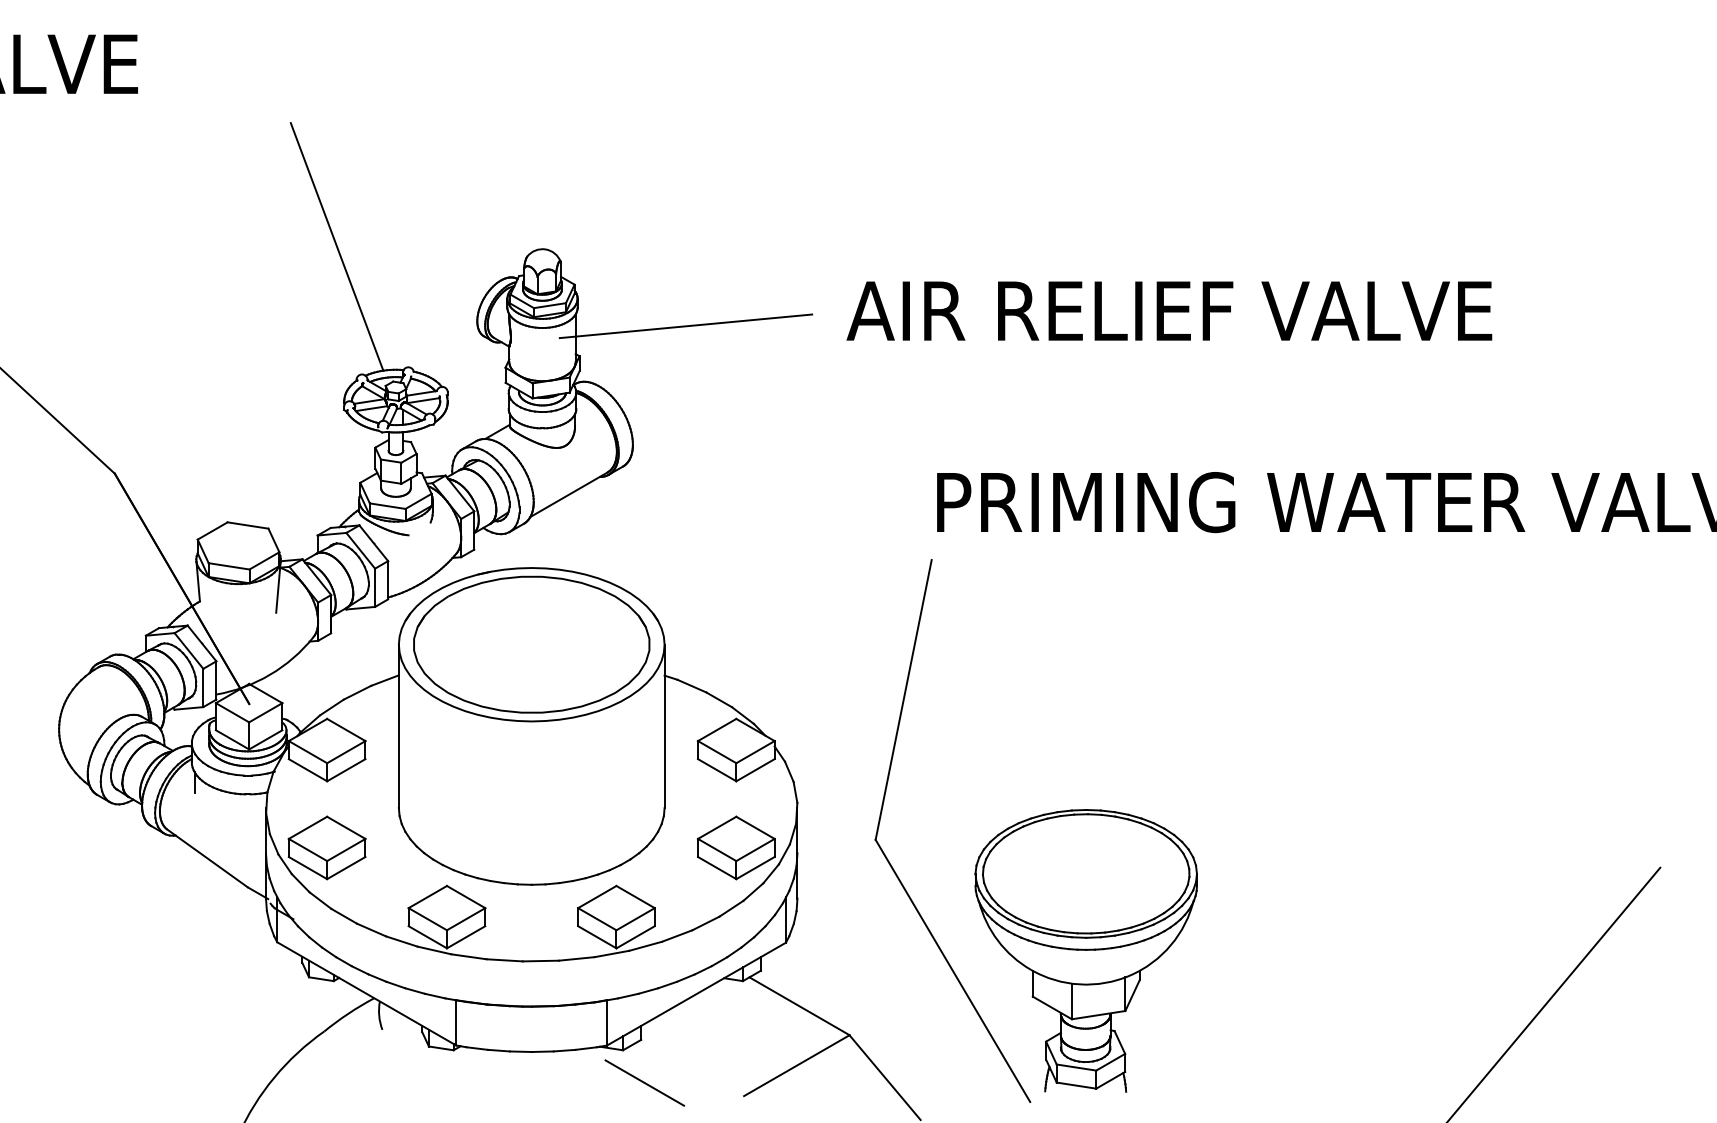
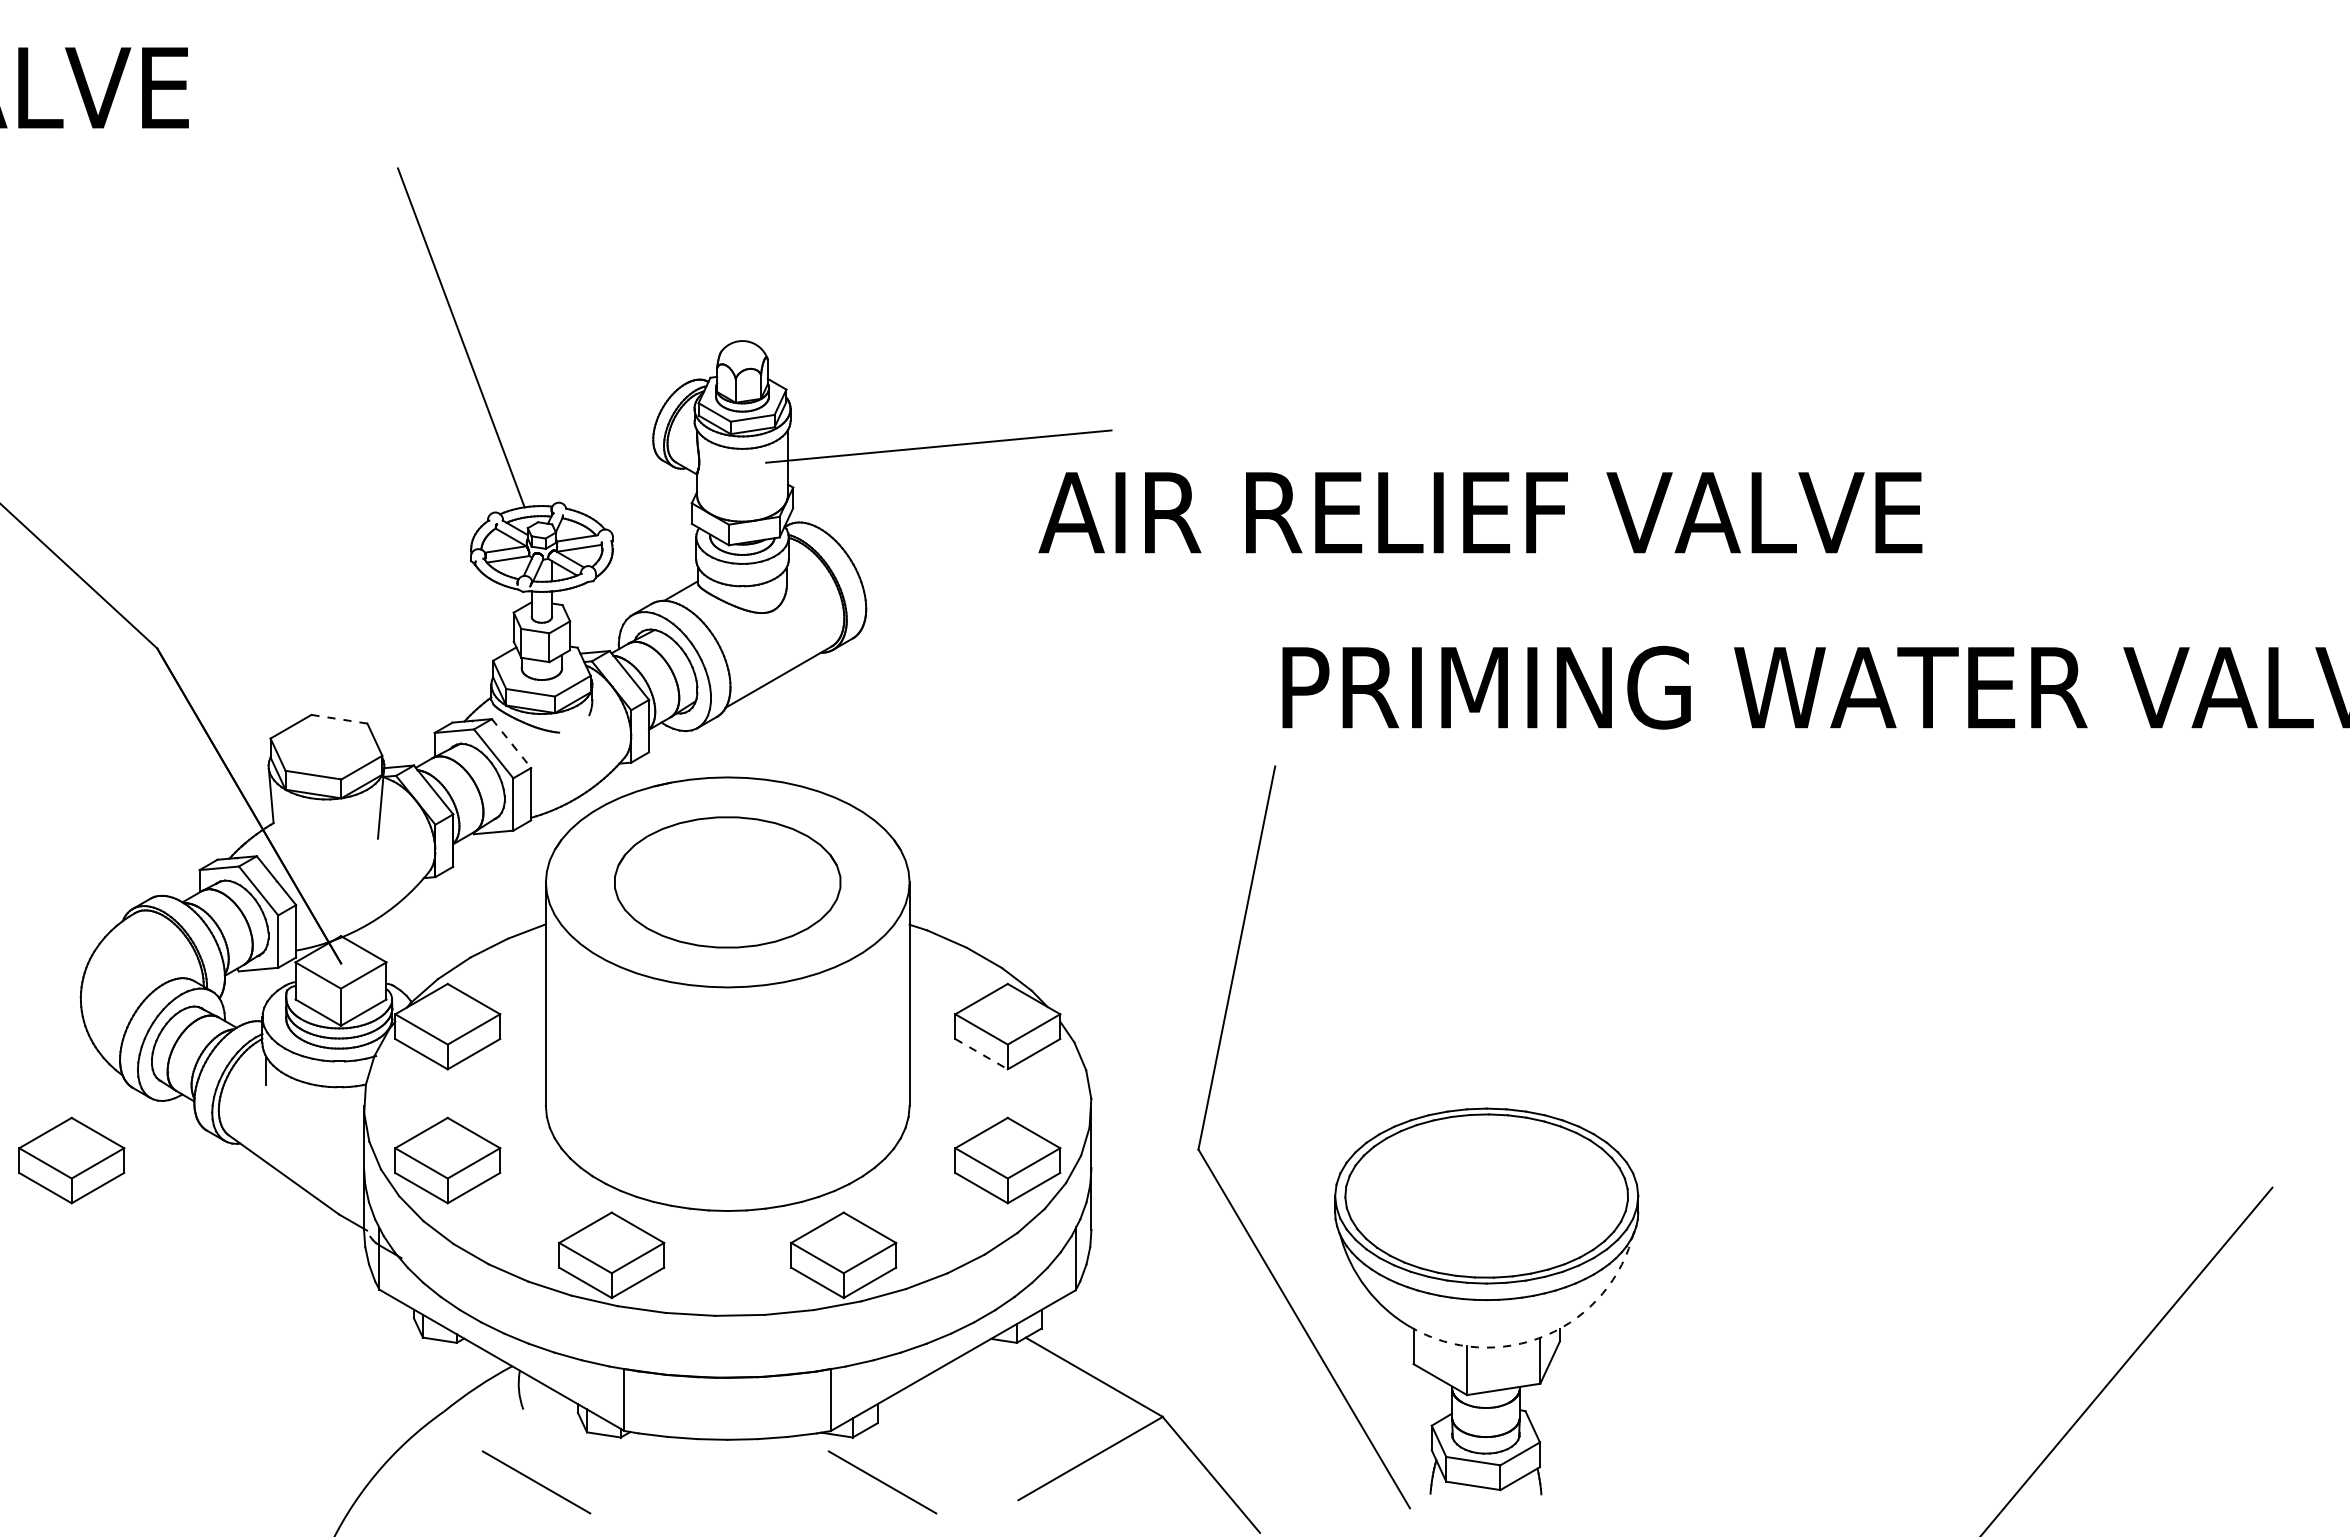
text: (1169, 310) -> (1480, 512), moved
line: (248, 525) -> (339, 719), solid -> dashed
line: (373, 543) -> (511, 743), solid -> dashed
part: (531, 644) -> (727, 882), size x0.7
line: (717, 770) -> (982, 1054), solid -> dashed
part: (52, 847) -> (71, 1160), added
arc: (1129, 975) -> (1546, 1335), solid -> dashed
line: (392, 1083) -> (536, 1482), added

